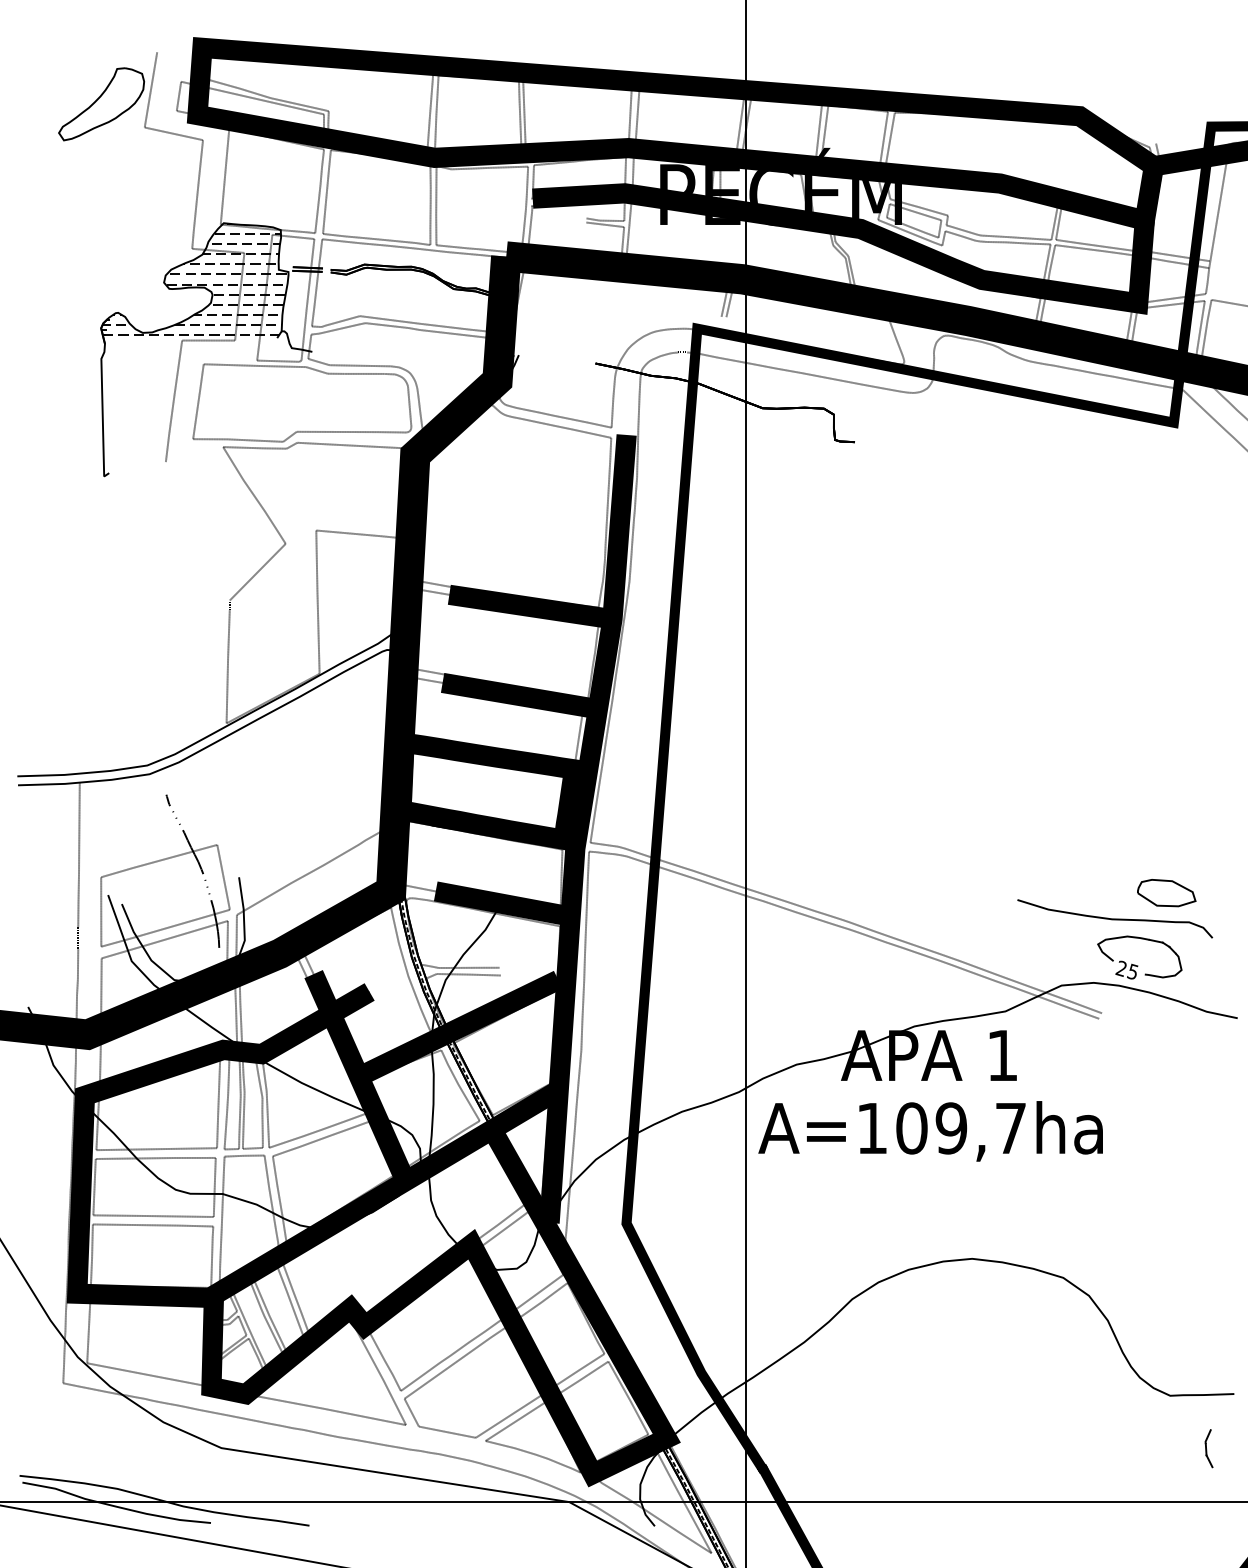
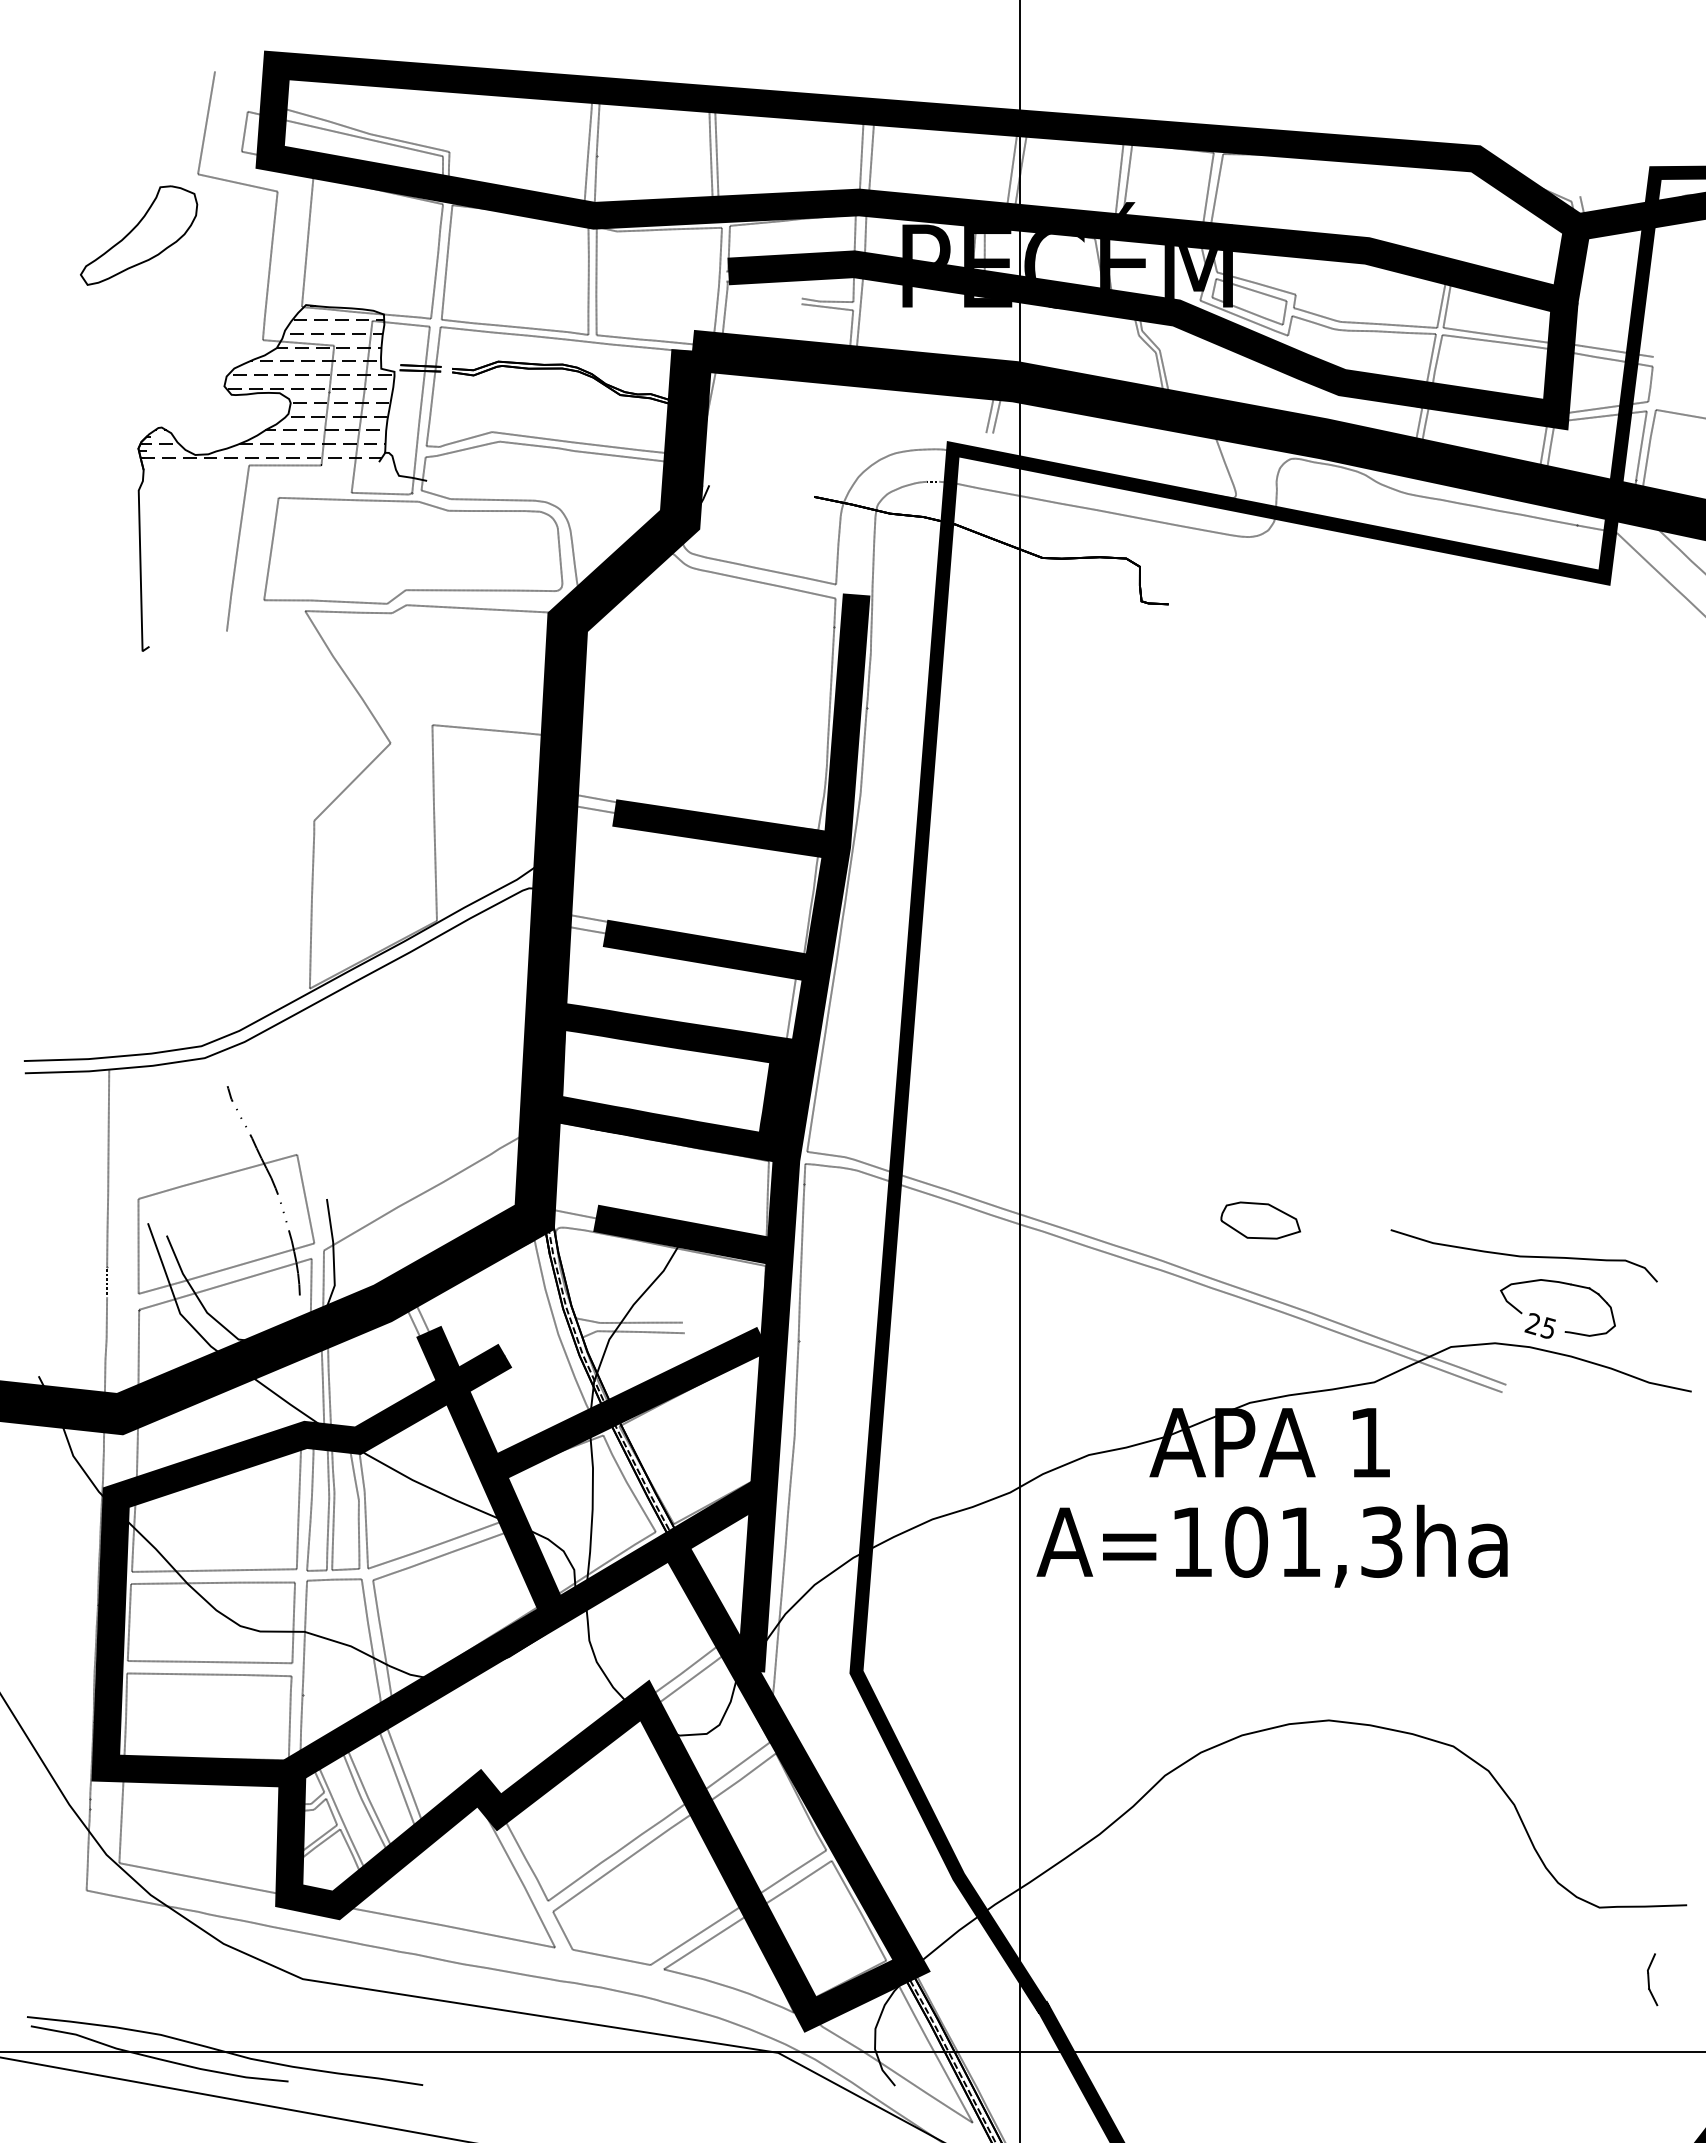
part: (101, 104) -> (139, 235), moved
line: (1218, 209) -> (1665, 286), removed
part: (1166, 893) -> (1260, 1220), moved
text: (980, 1127) -> (1340, 1541), A=109,7ha -> A=101,3ha

